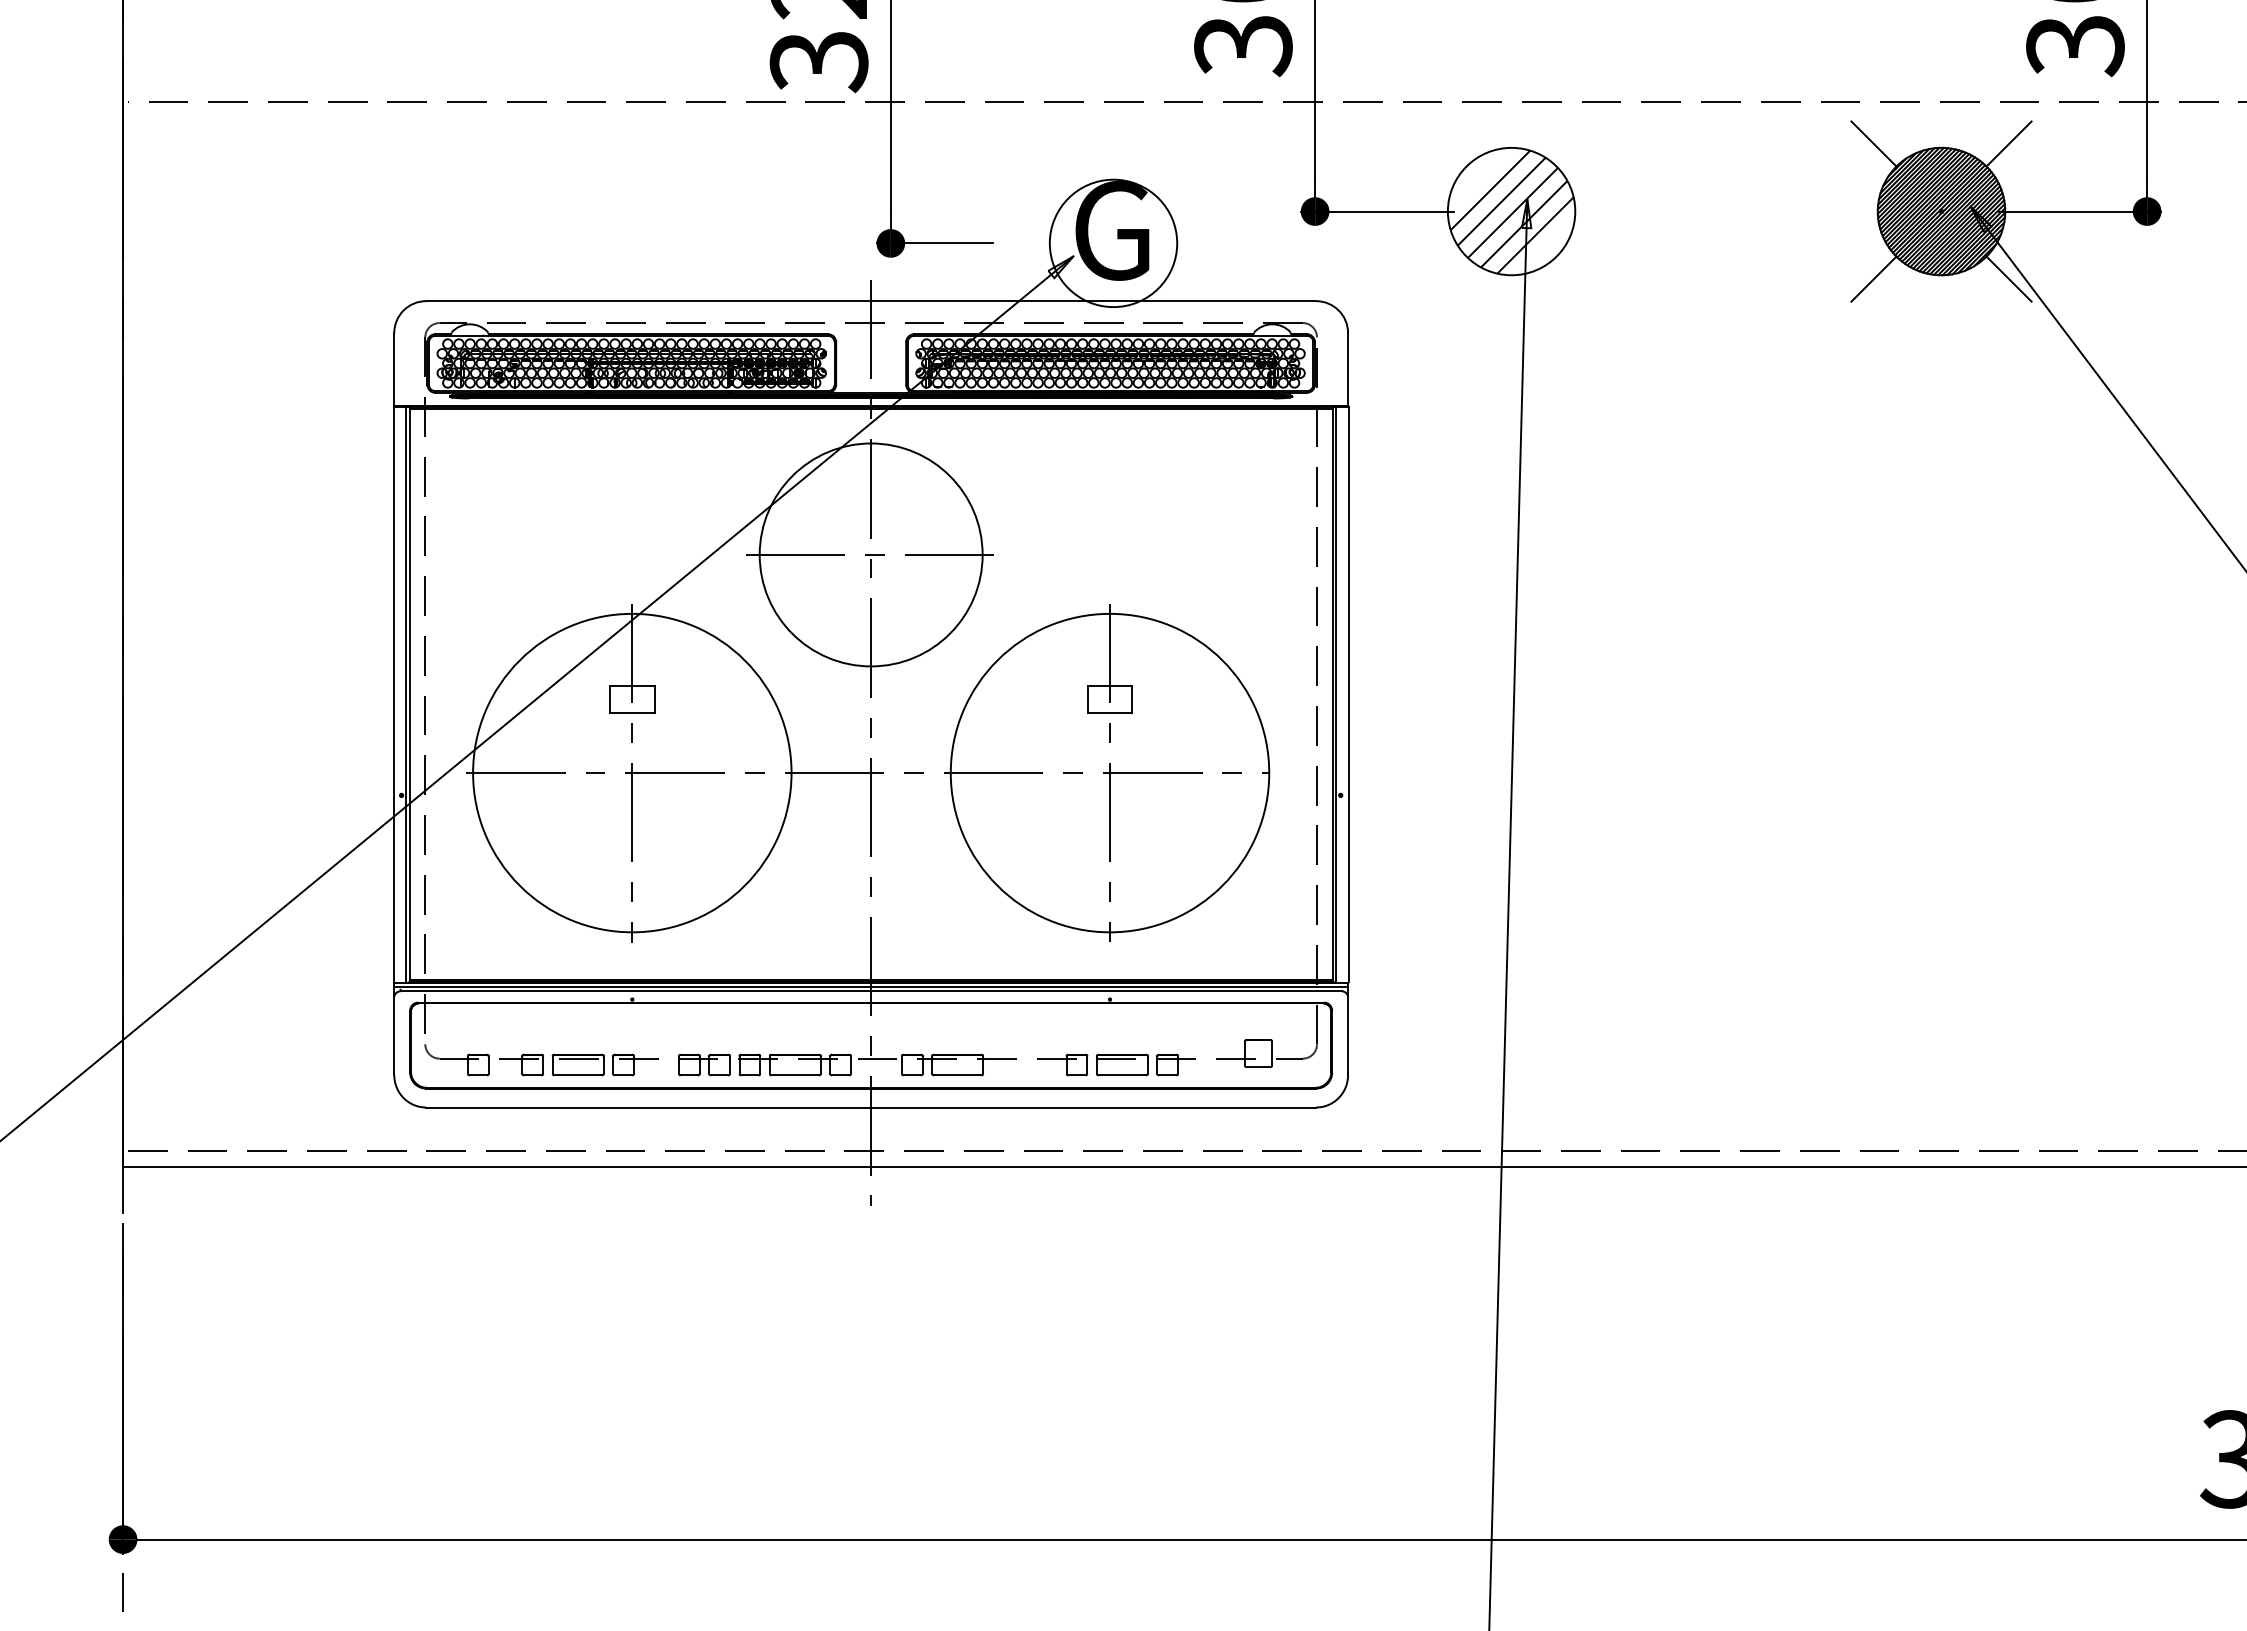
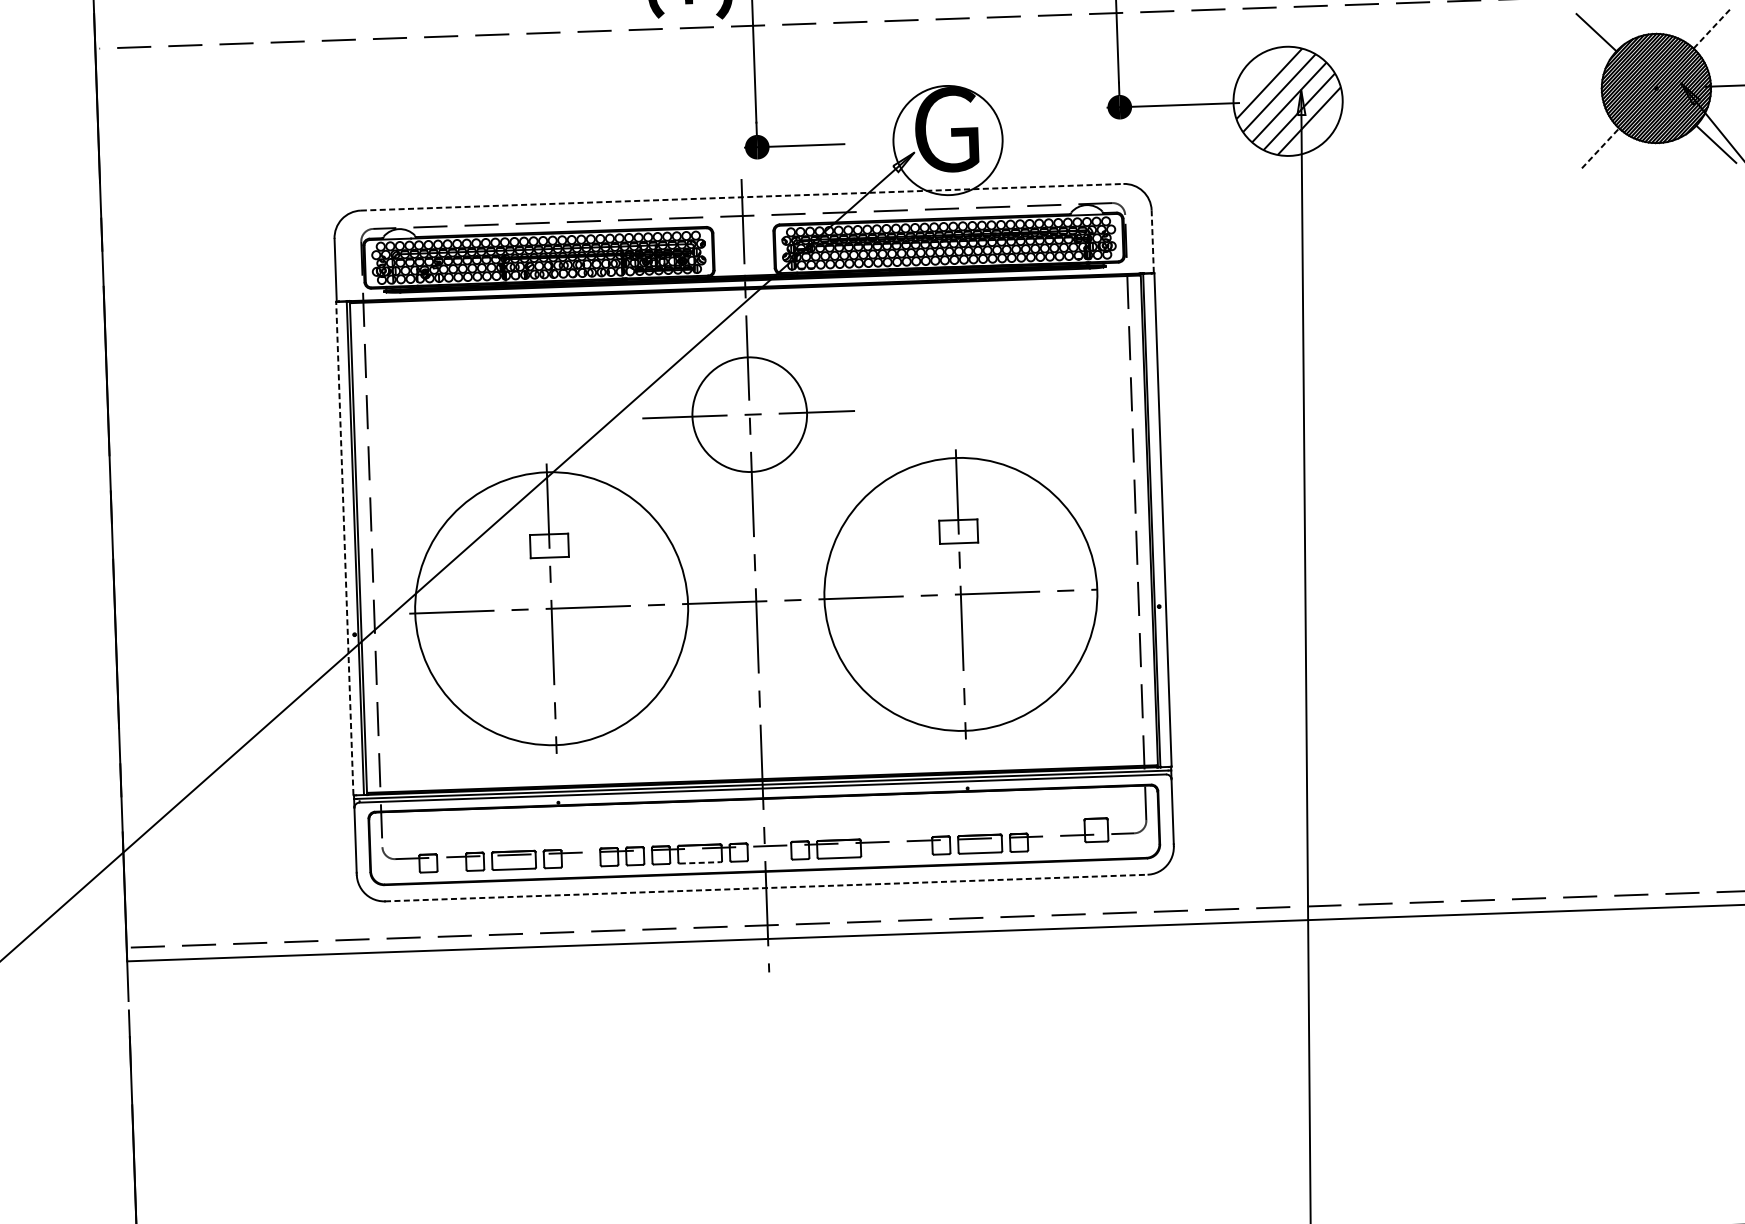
line: (2009, 144) -> (1712, 29), solid -> dashed
line: (1873, 279) -> (1600, 148), solid -> dashed
line: (871, 301) -> (742, 197), solid -> dashed
line: (1348, 369) -> (1153, 241), solid -> dashed
circle: (870, 554) -> (749, 414), size x0.6
line: (393, 694) -> (344, 548), solid -> dashed
line: (795, 1075) -> (700, 862), solid -> dashed
line: (871, 1107) -> (766, 888), solid -> dashed

